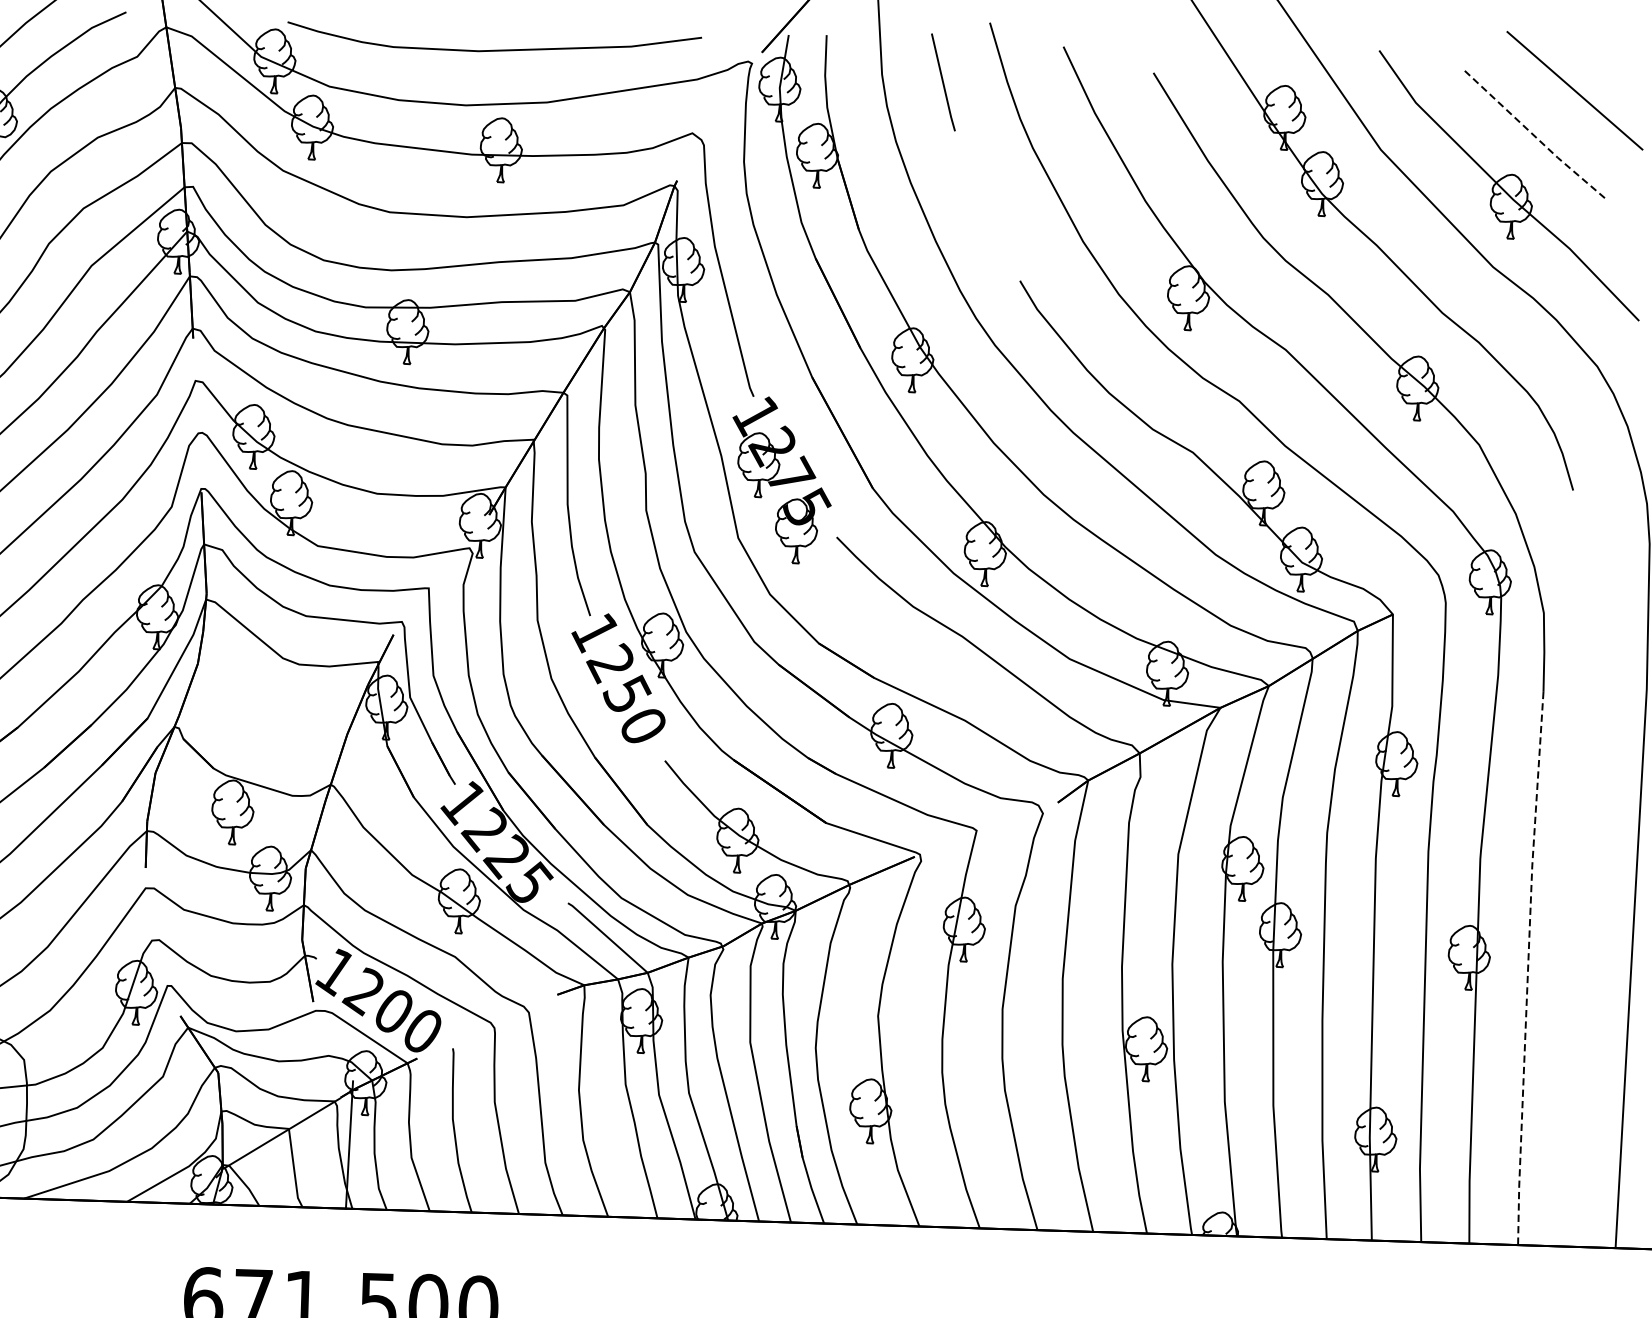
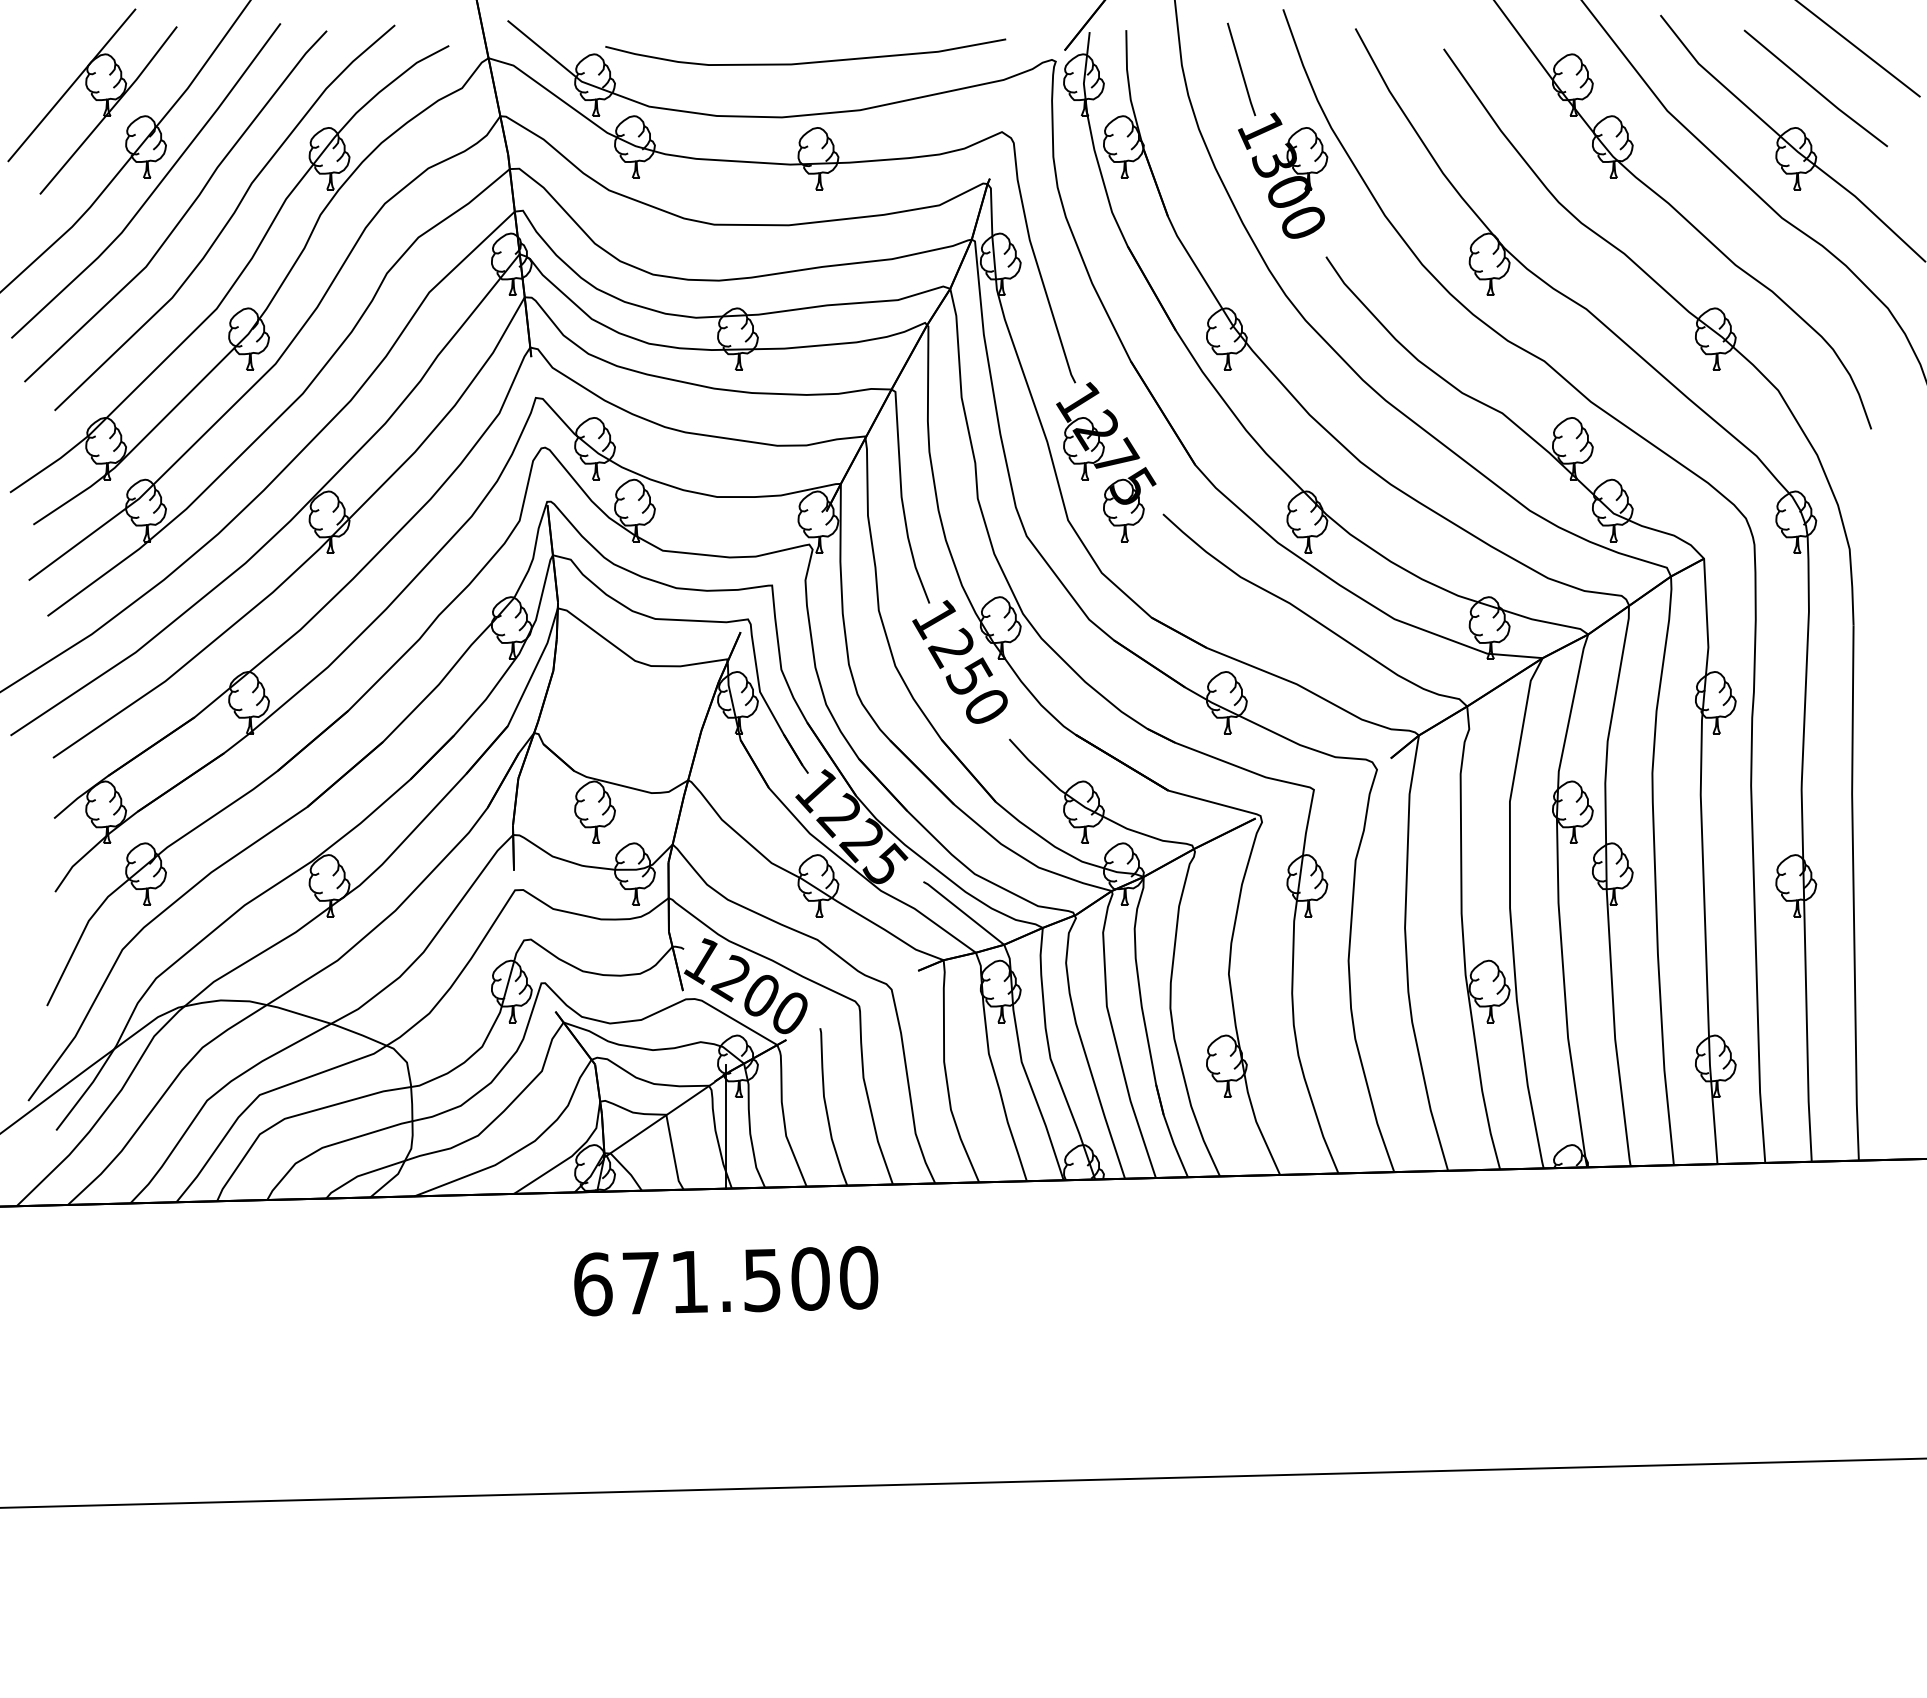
line: (1536, 137) -> (1816, 90), dashed -> solid
part: (980, 194) -> (1283, 175), added
line: (1527, 968) -> (1853, 893), dashed -> solid

